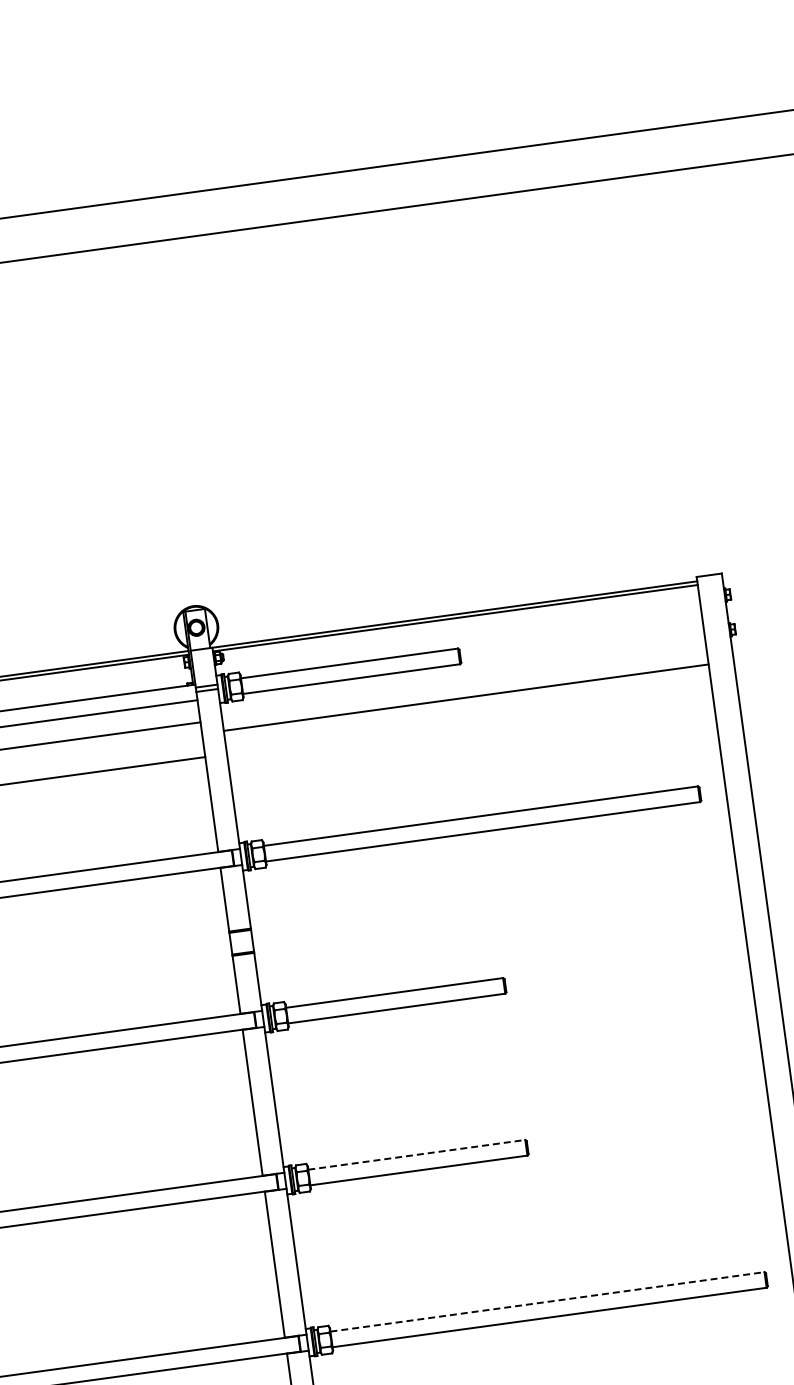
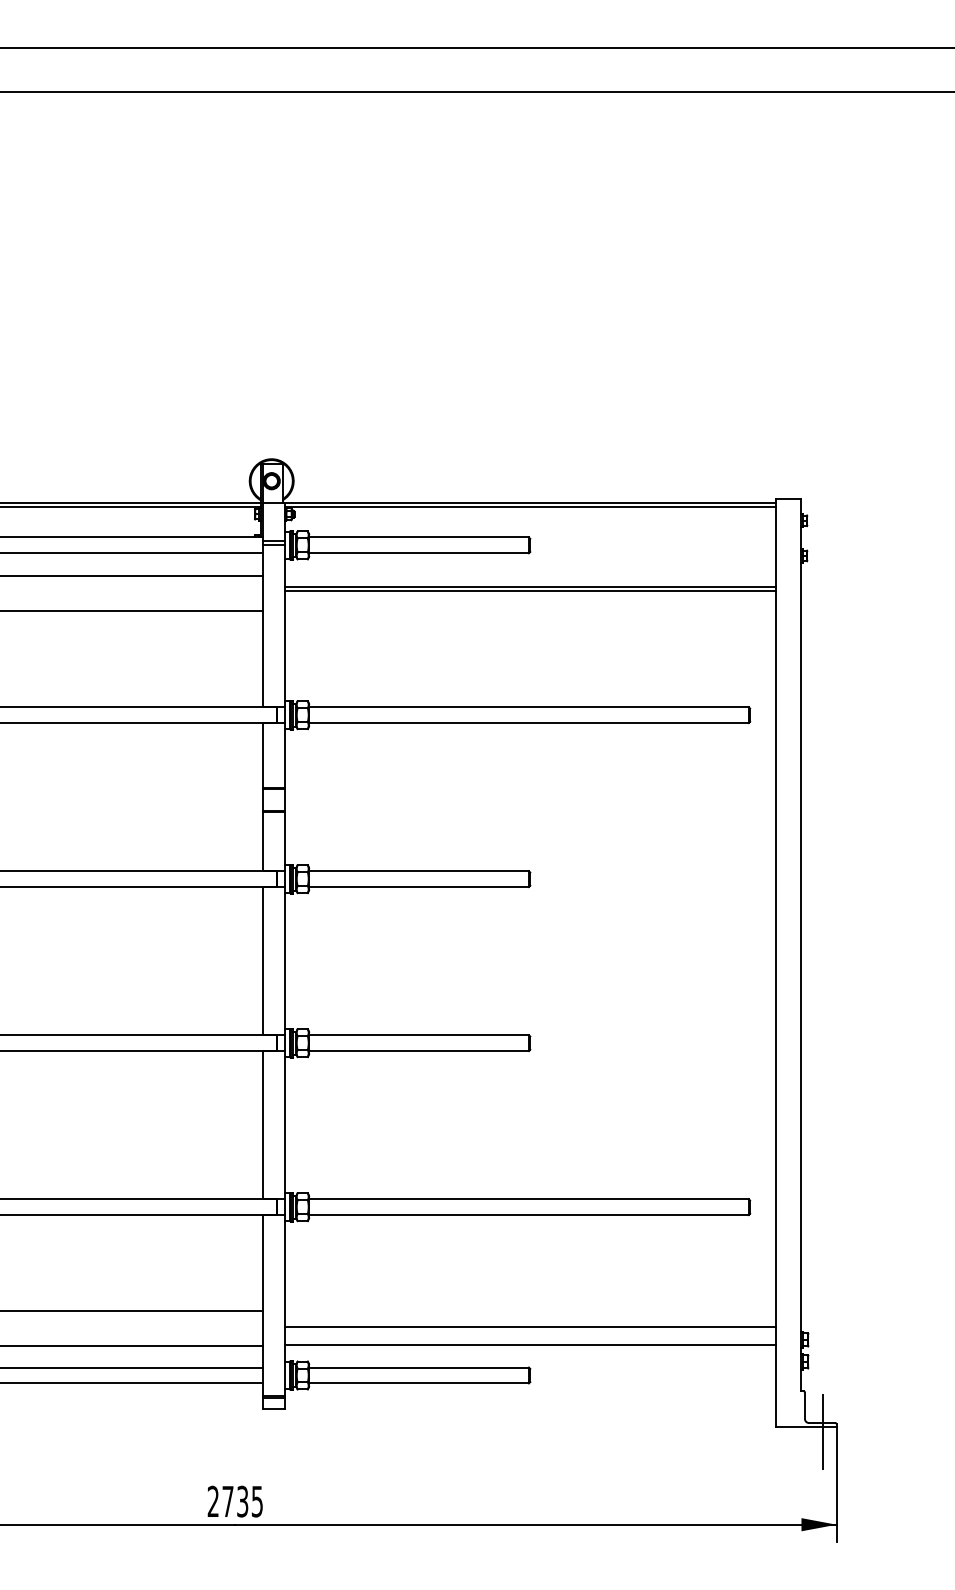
line: (465, 701) -> (529, 591), added
line: (417, 1155) -> (419, 1035), dashed -> solid
line: (547, 1302) -> (528, 1199), dashed -> solid

